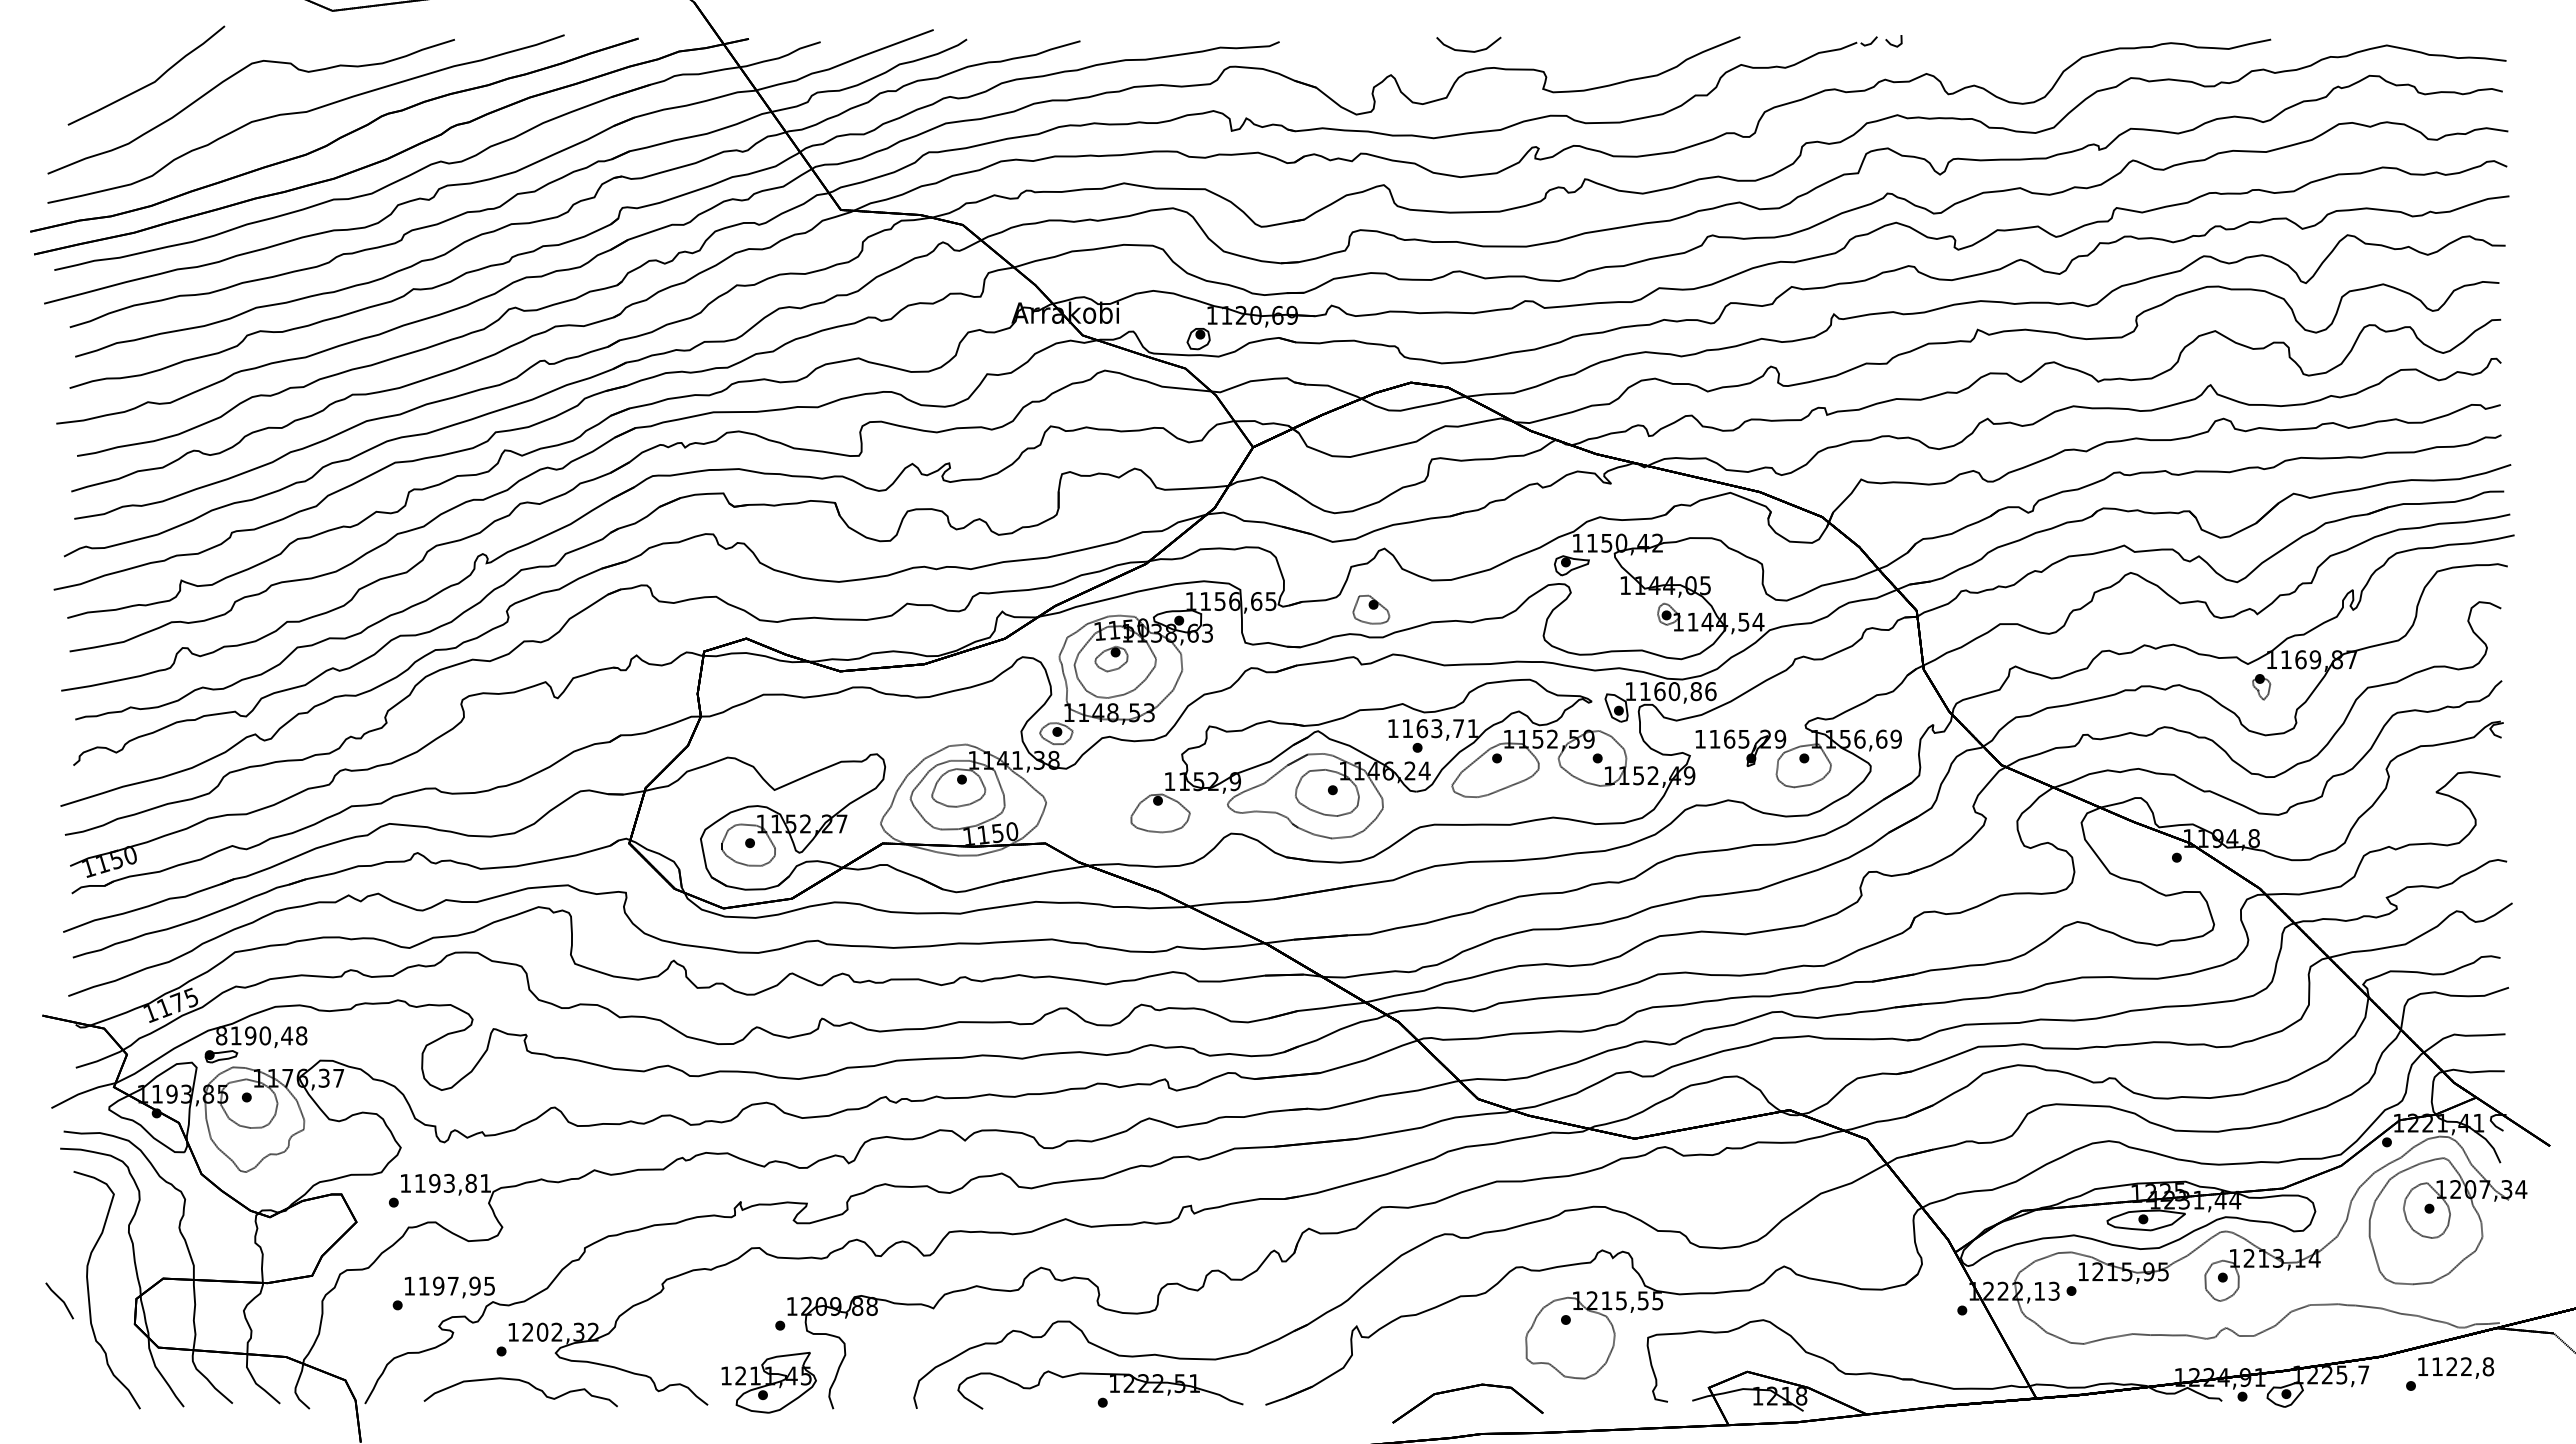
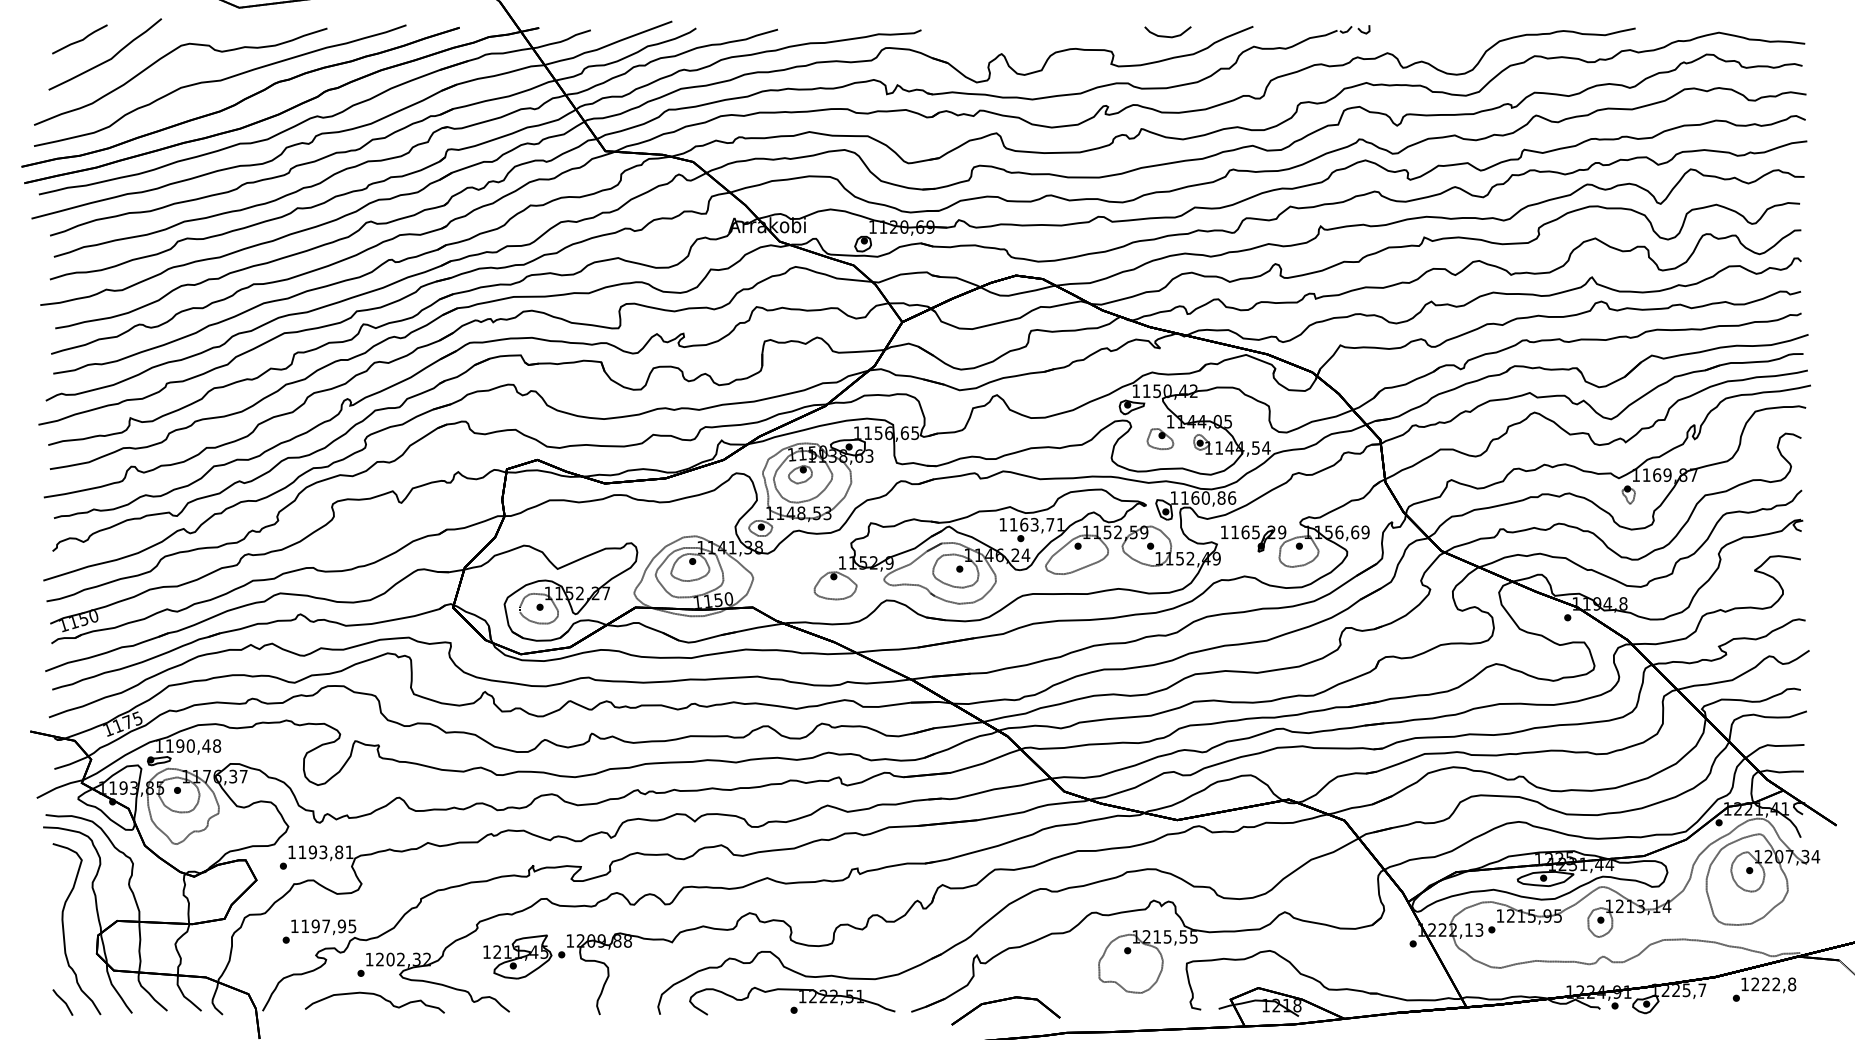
part: (1468, 44) -> (1167, 31), moved
part: (110, 54) -> (79, 39), added
part: (1371, 609) -> (1160, 438), moved
text: (221, 1035) -> (159, 745), 8190,48 -> 1190,48
line: (59, 1299) -> (62, 1001), moved
text: (2437, 1366) -> (1755, 984), 1122,8 -> 1222,8
part: (768, 1382) -> (517, 956), moved
part: (1464, 1389) -> (1003, 1000), moved

